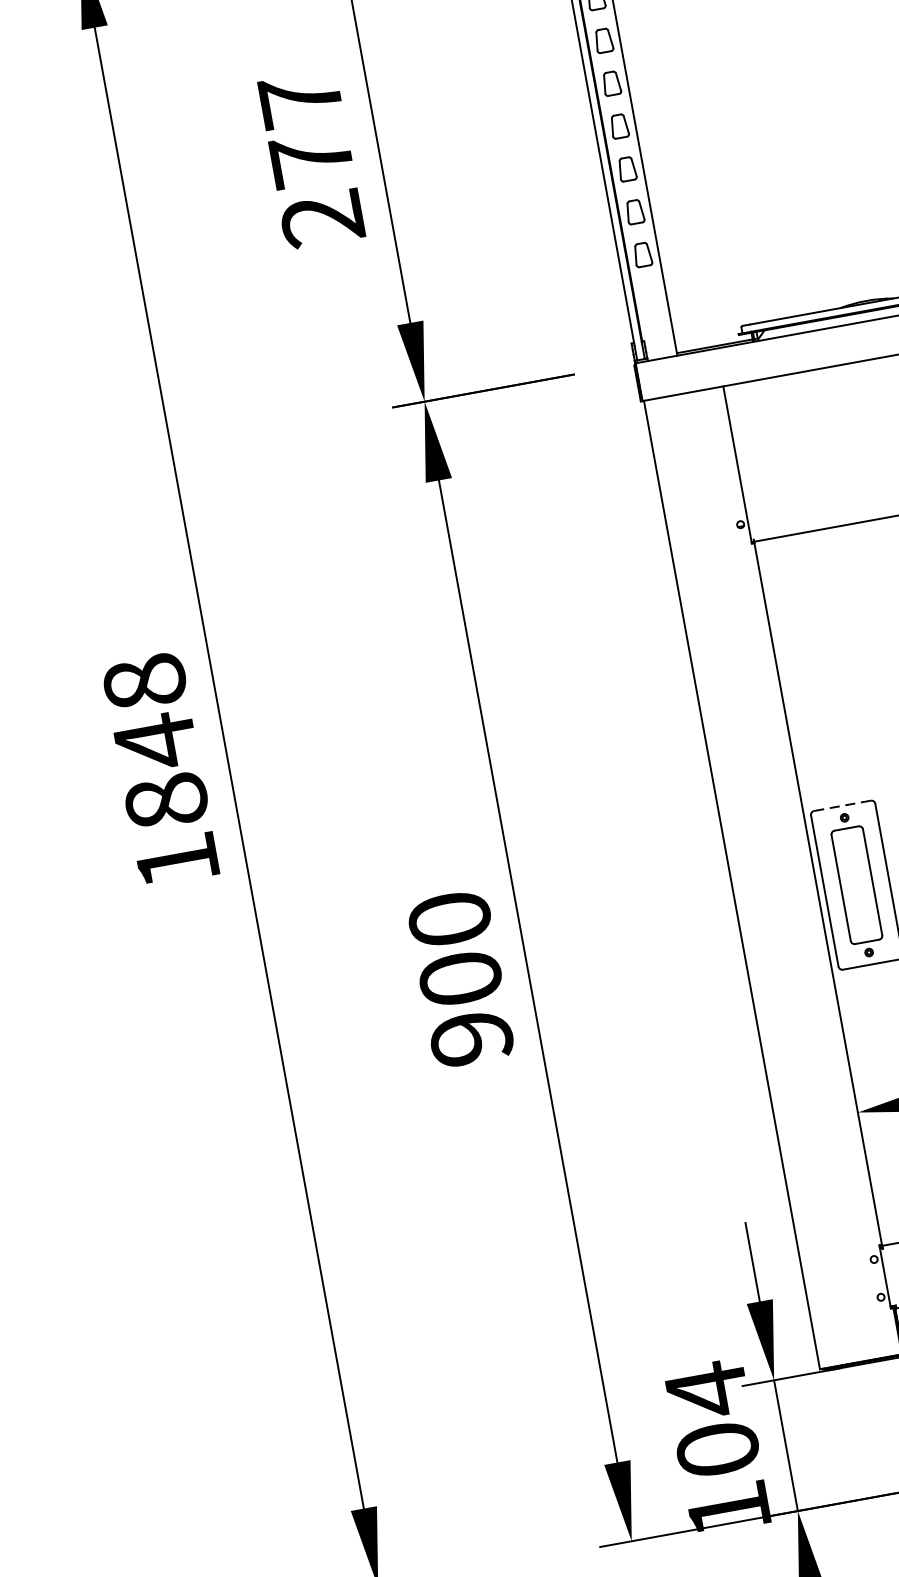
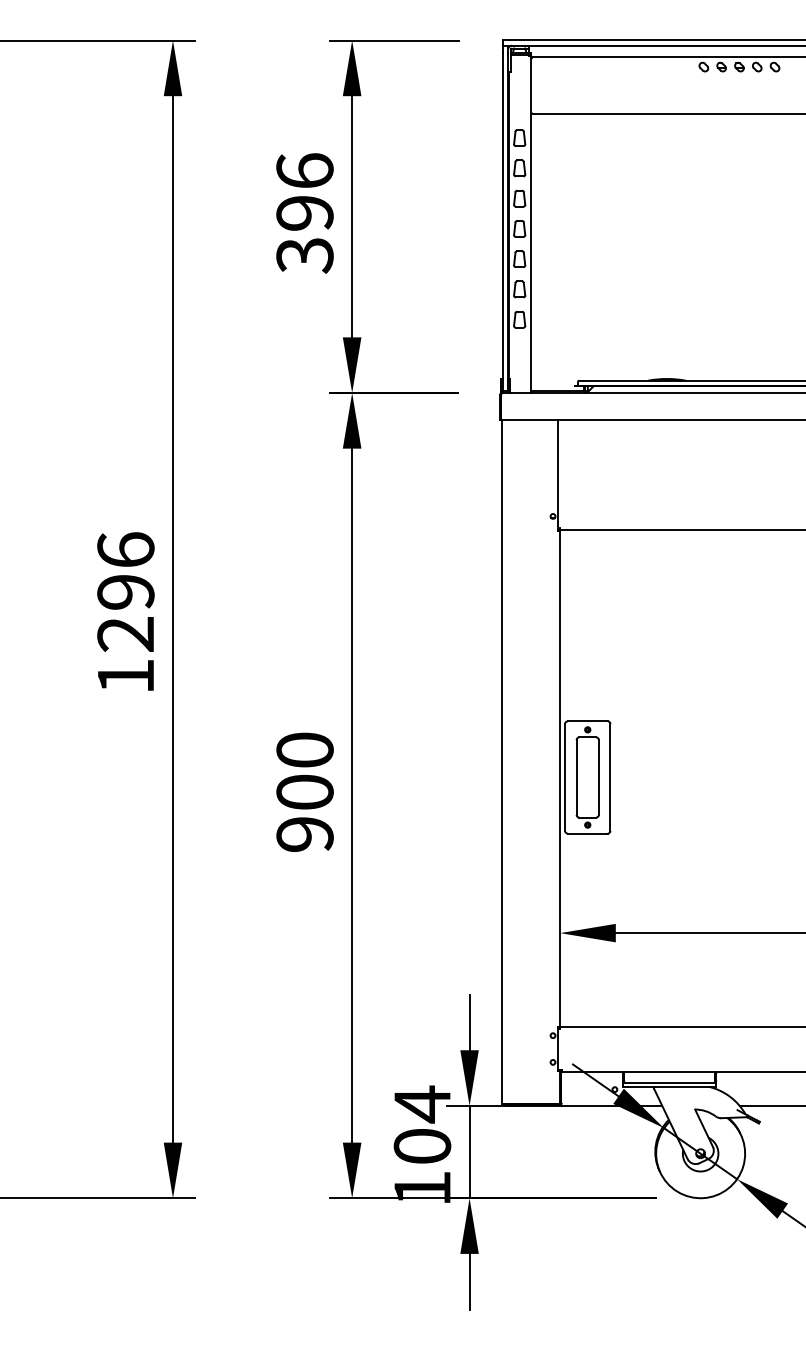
text: (311, 159) -> (304, 213), 277 -> 396
text: (154, 740) -> (125, 591), 1848 -> 1296
line: (842, 806) -> (587, 721), dashed -> solid

